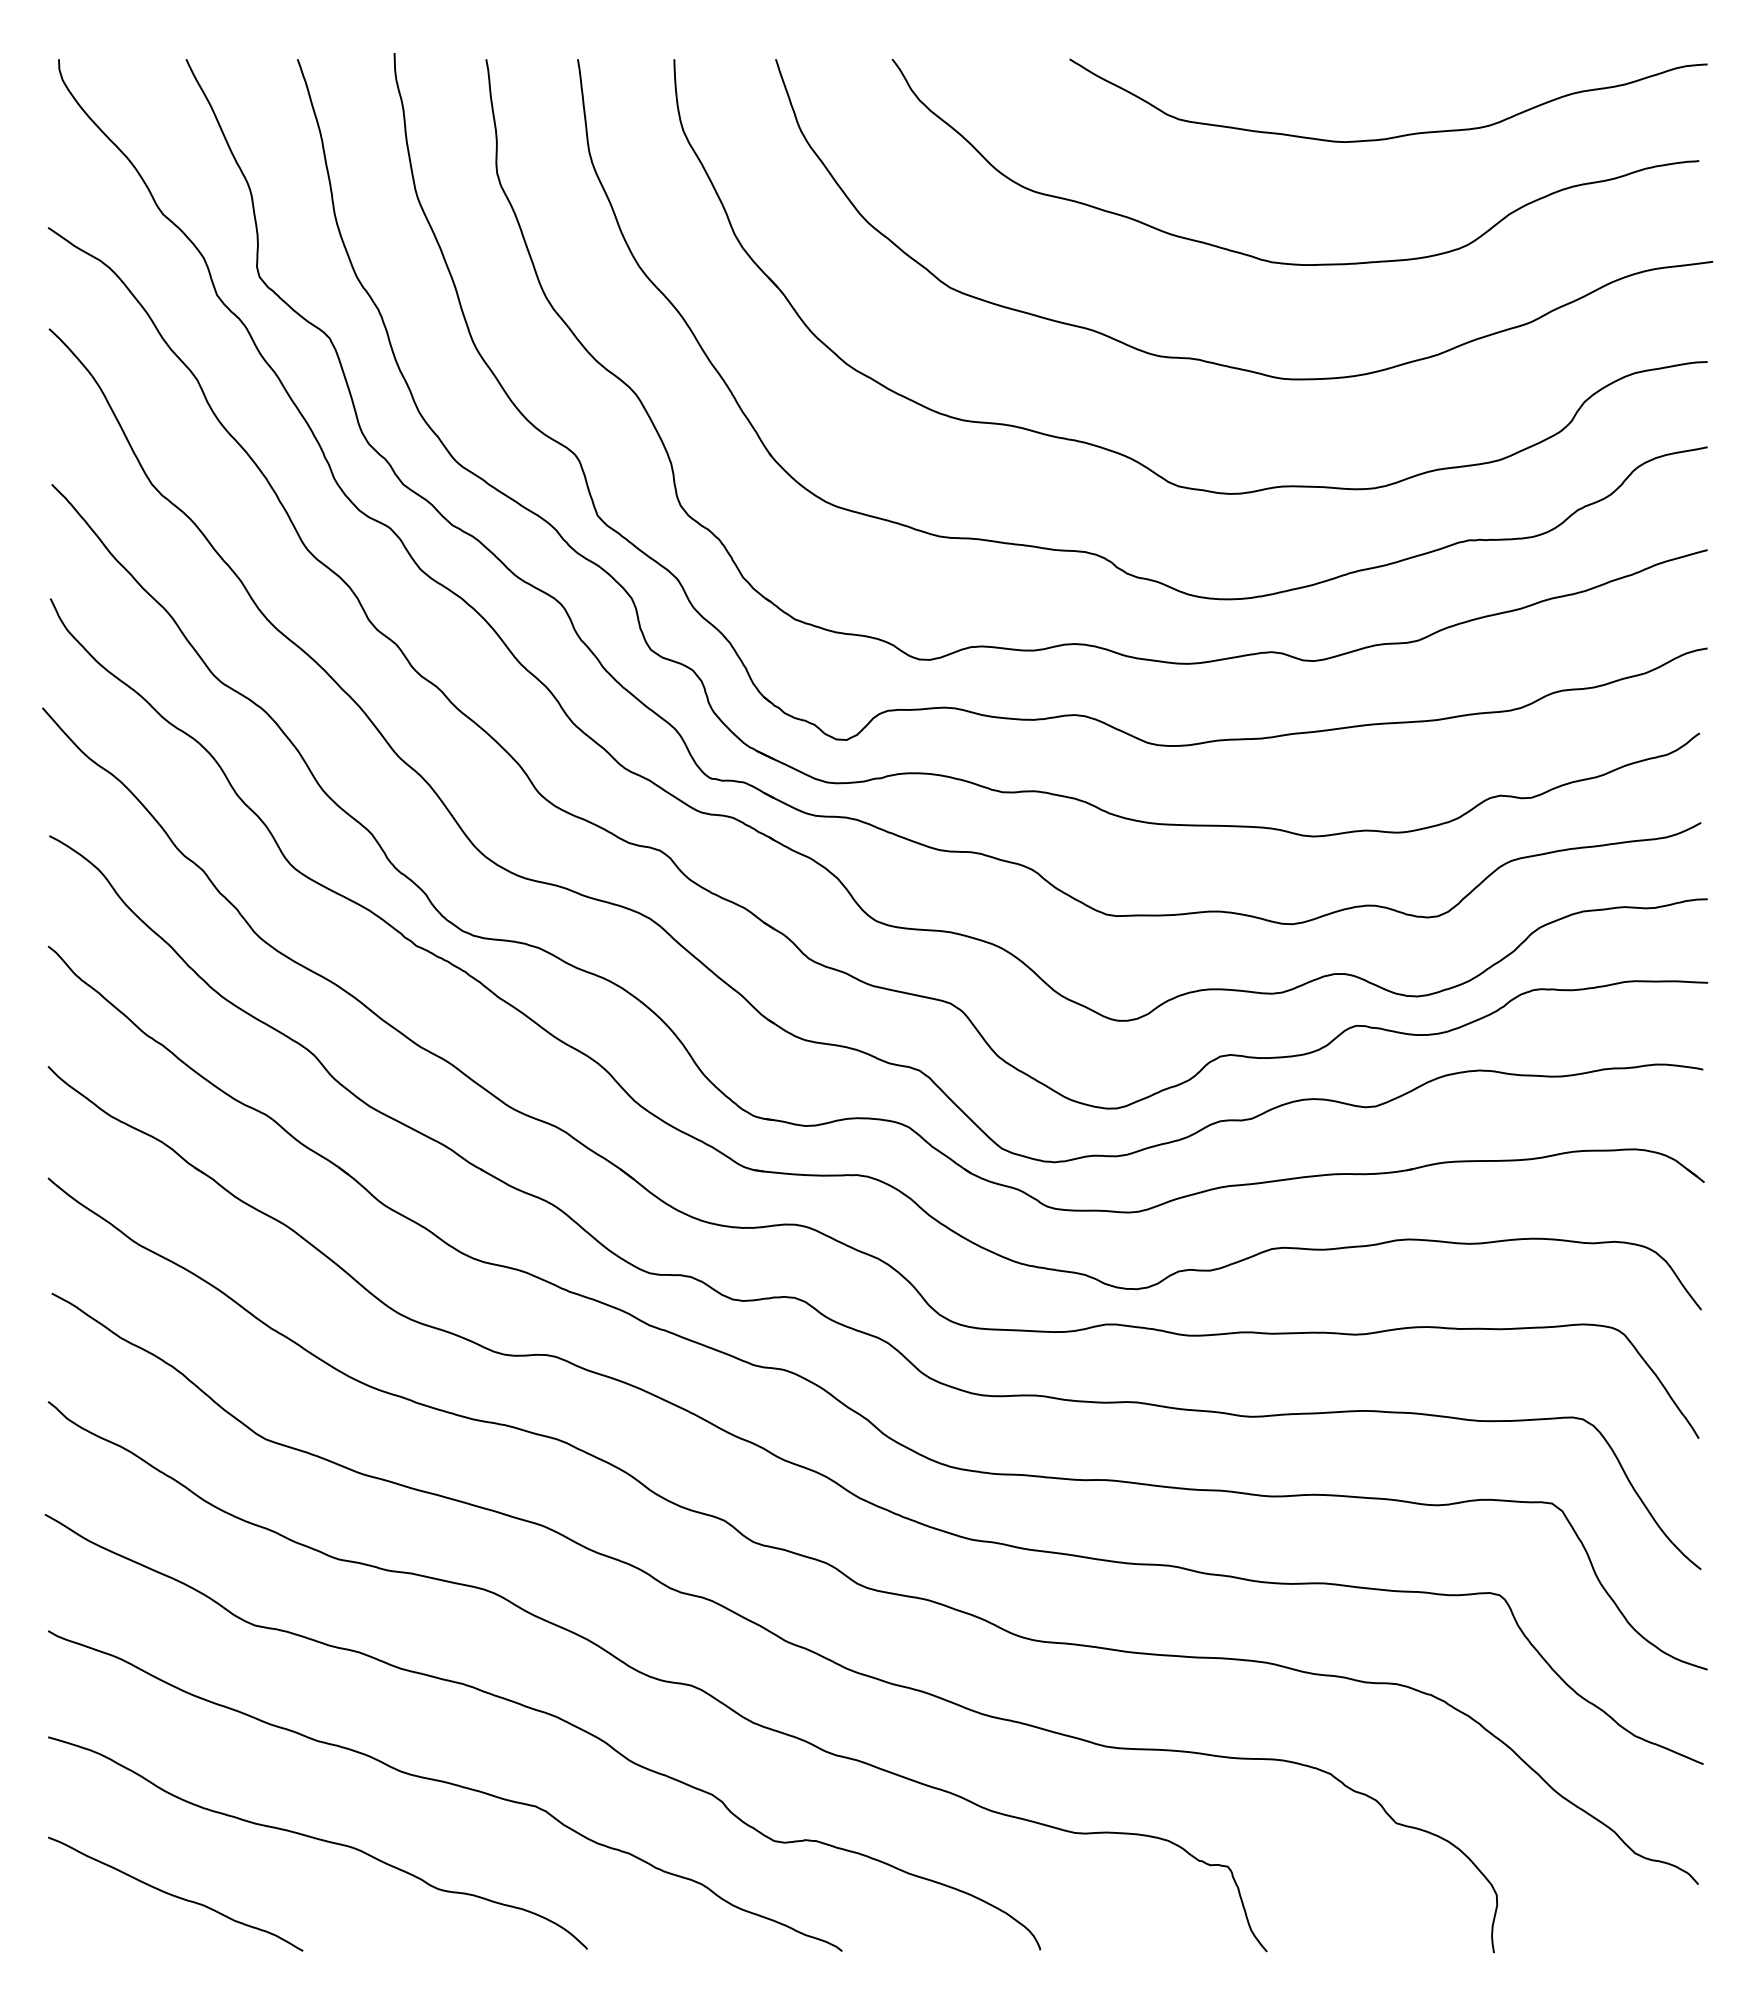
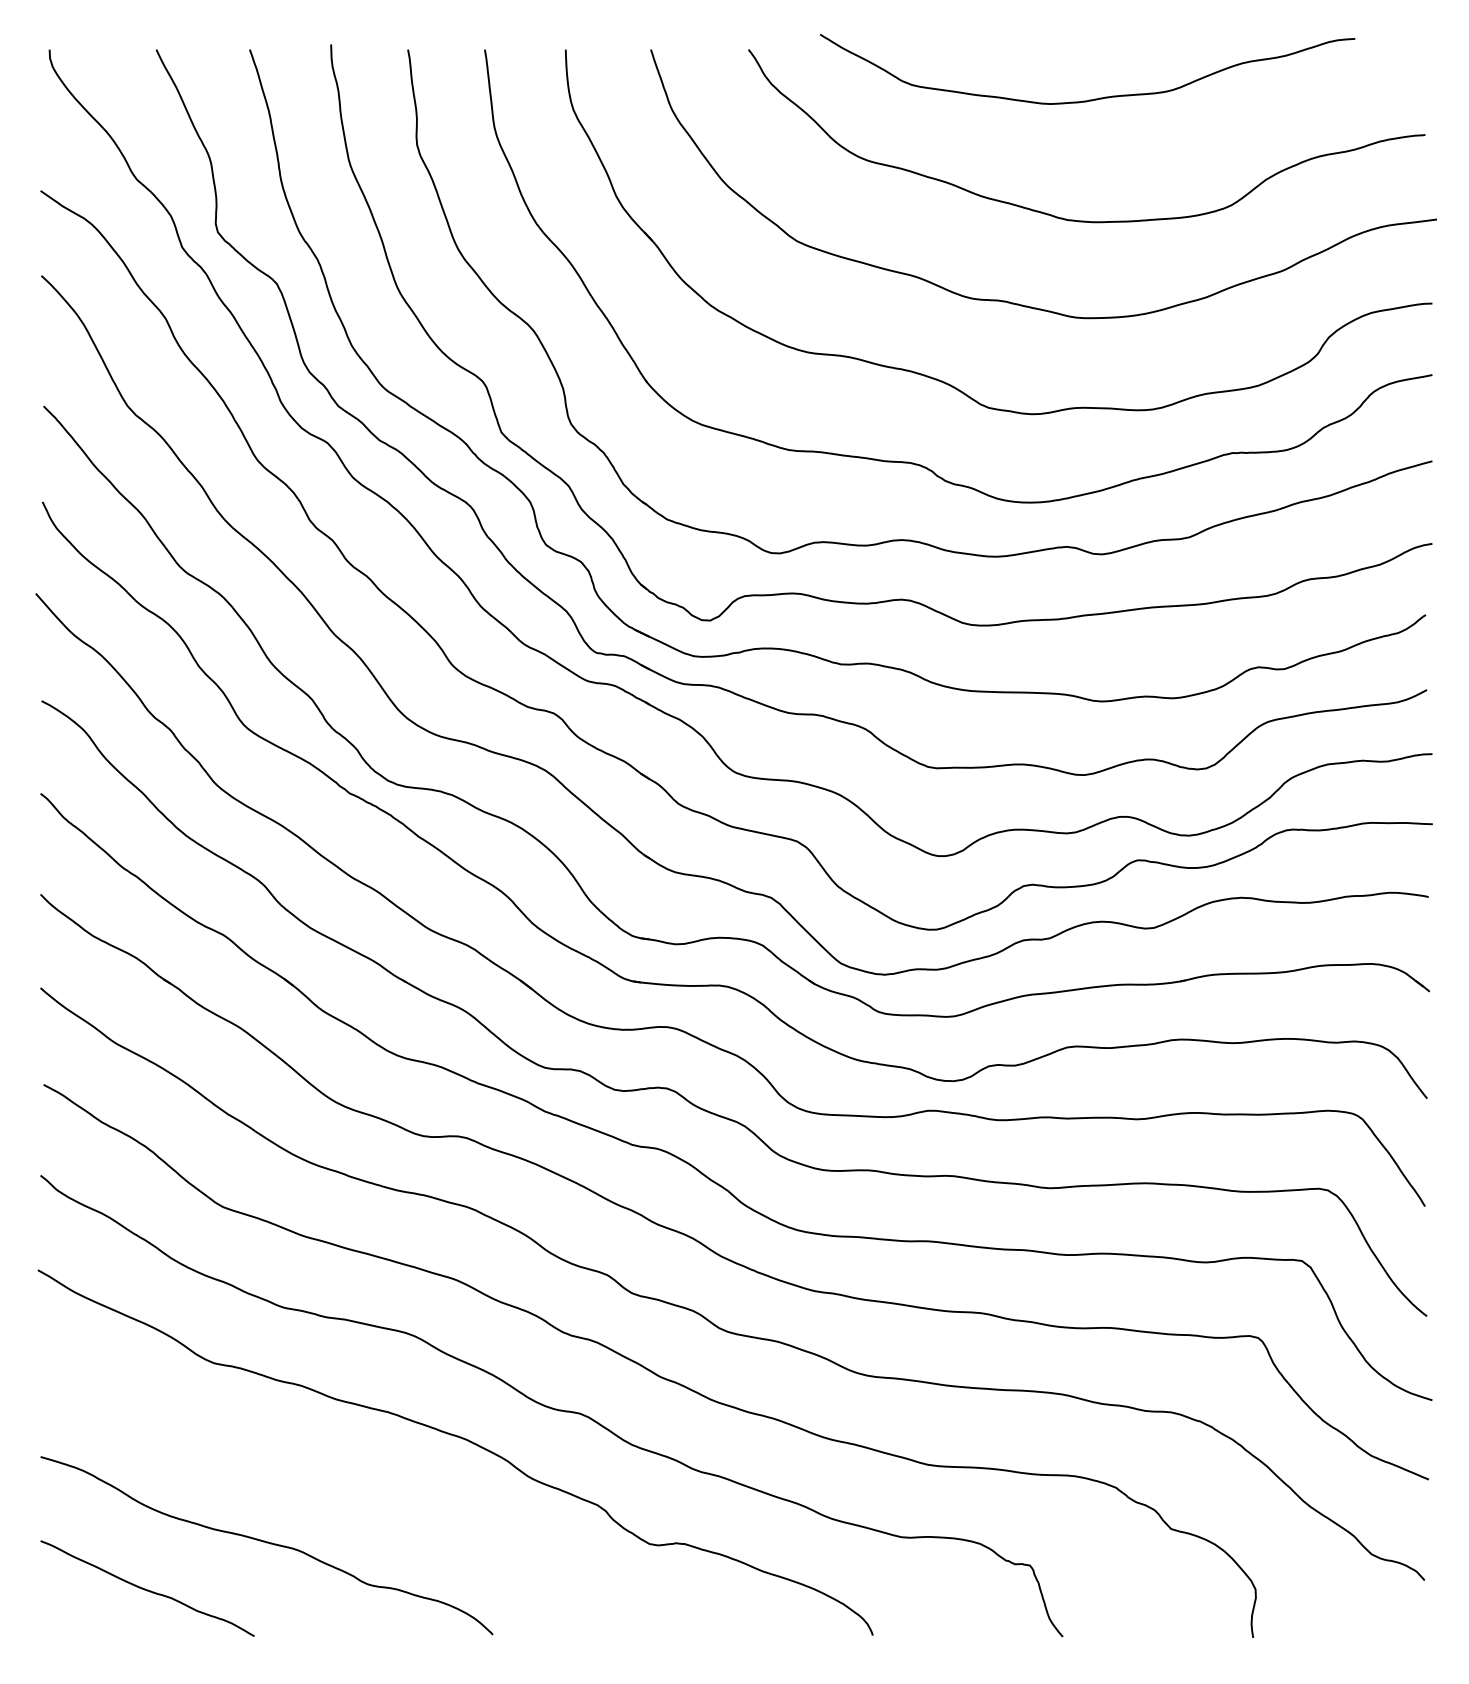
curve: (1392, 136) -> (1090, 99), moved
curve: (445, 1783) -> (373, 1495), removed

